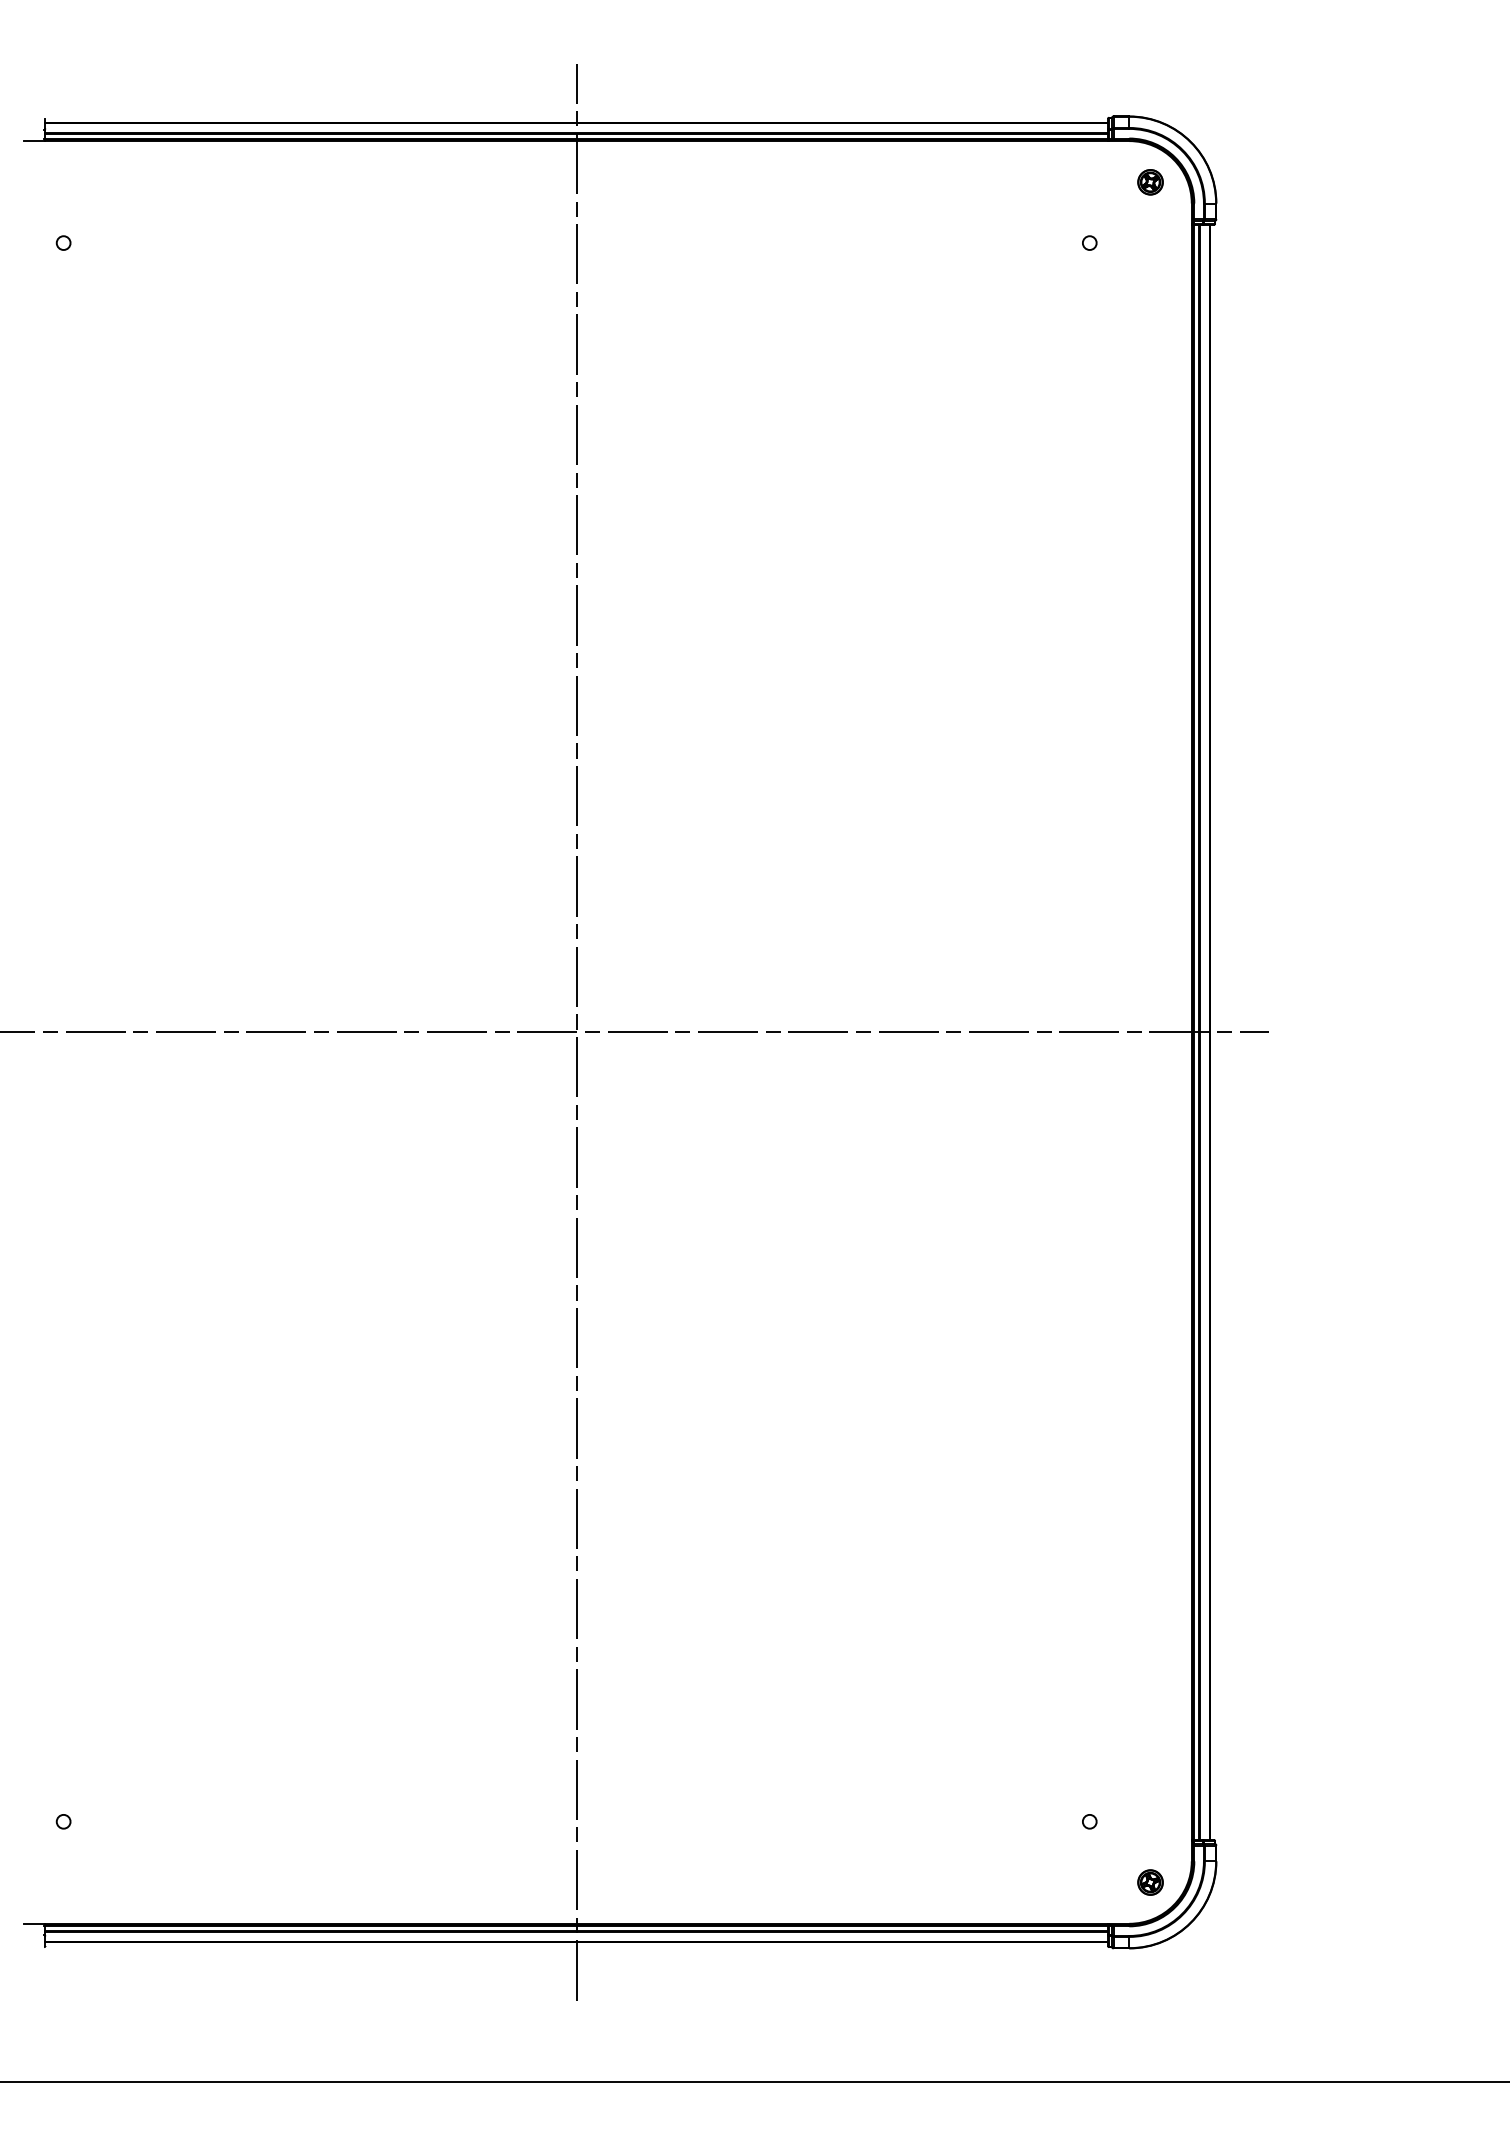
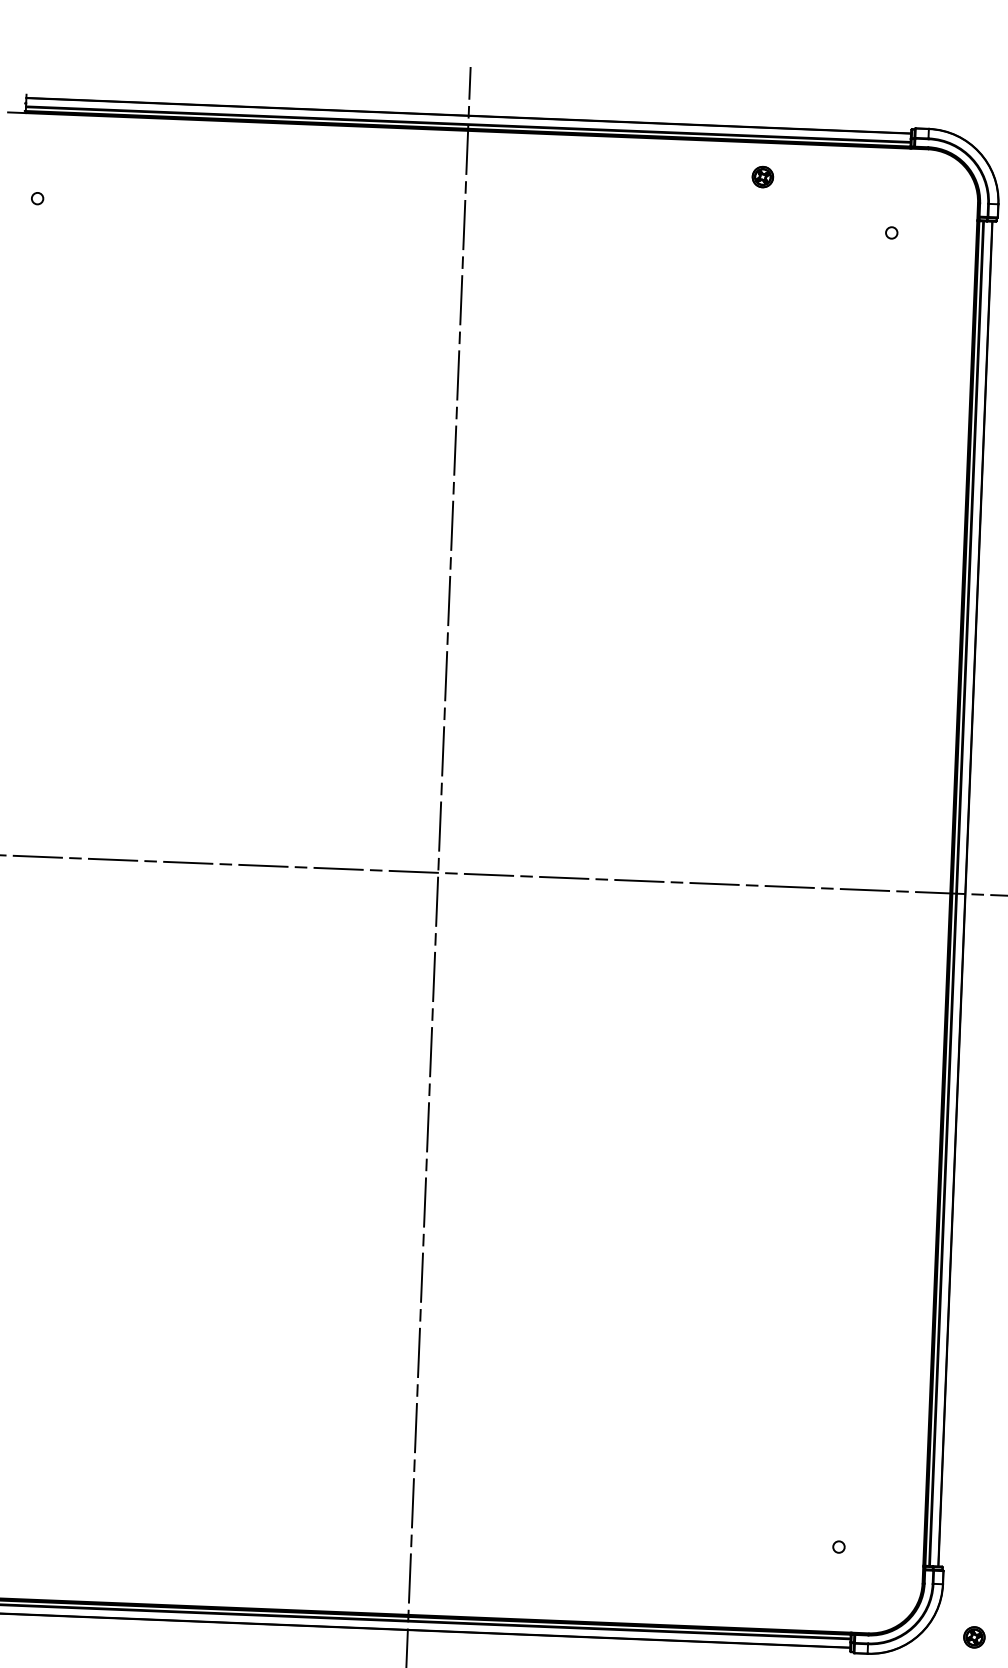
part: (1150, 182) -> (762, 177), moved
part: (1150, 1882) -> (974, 1637), moved

